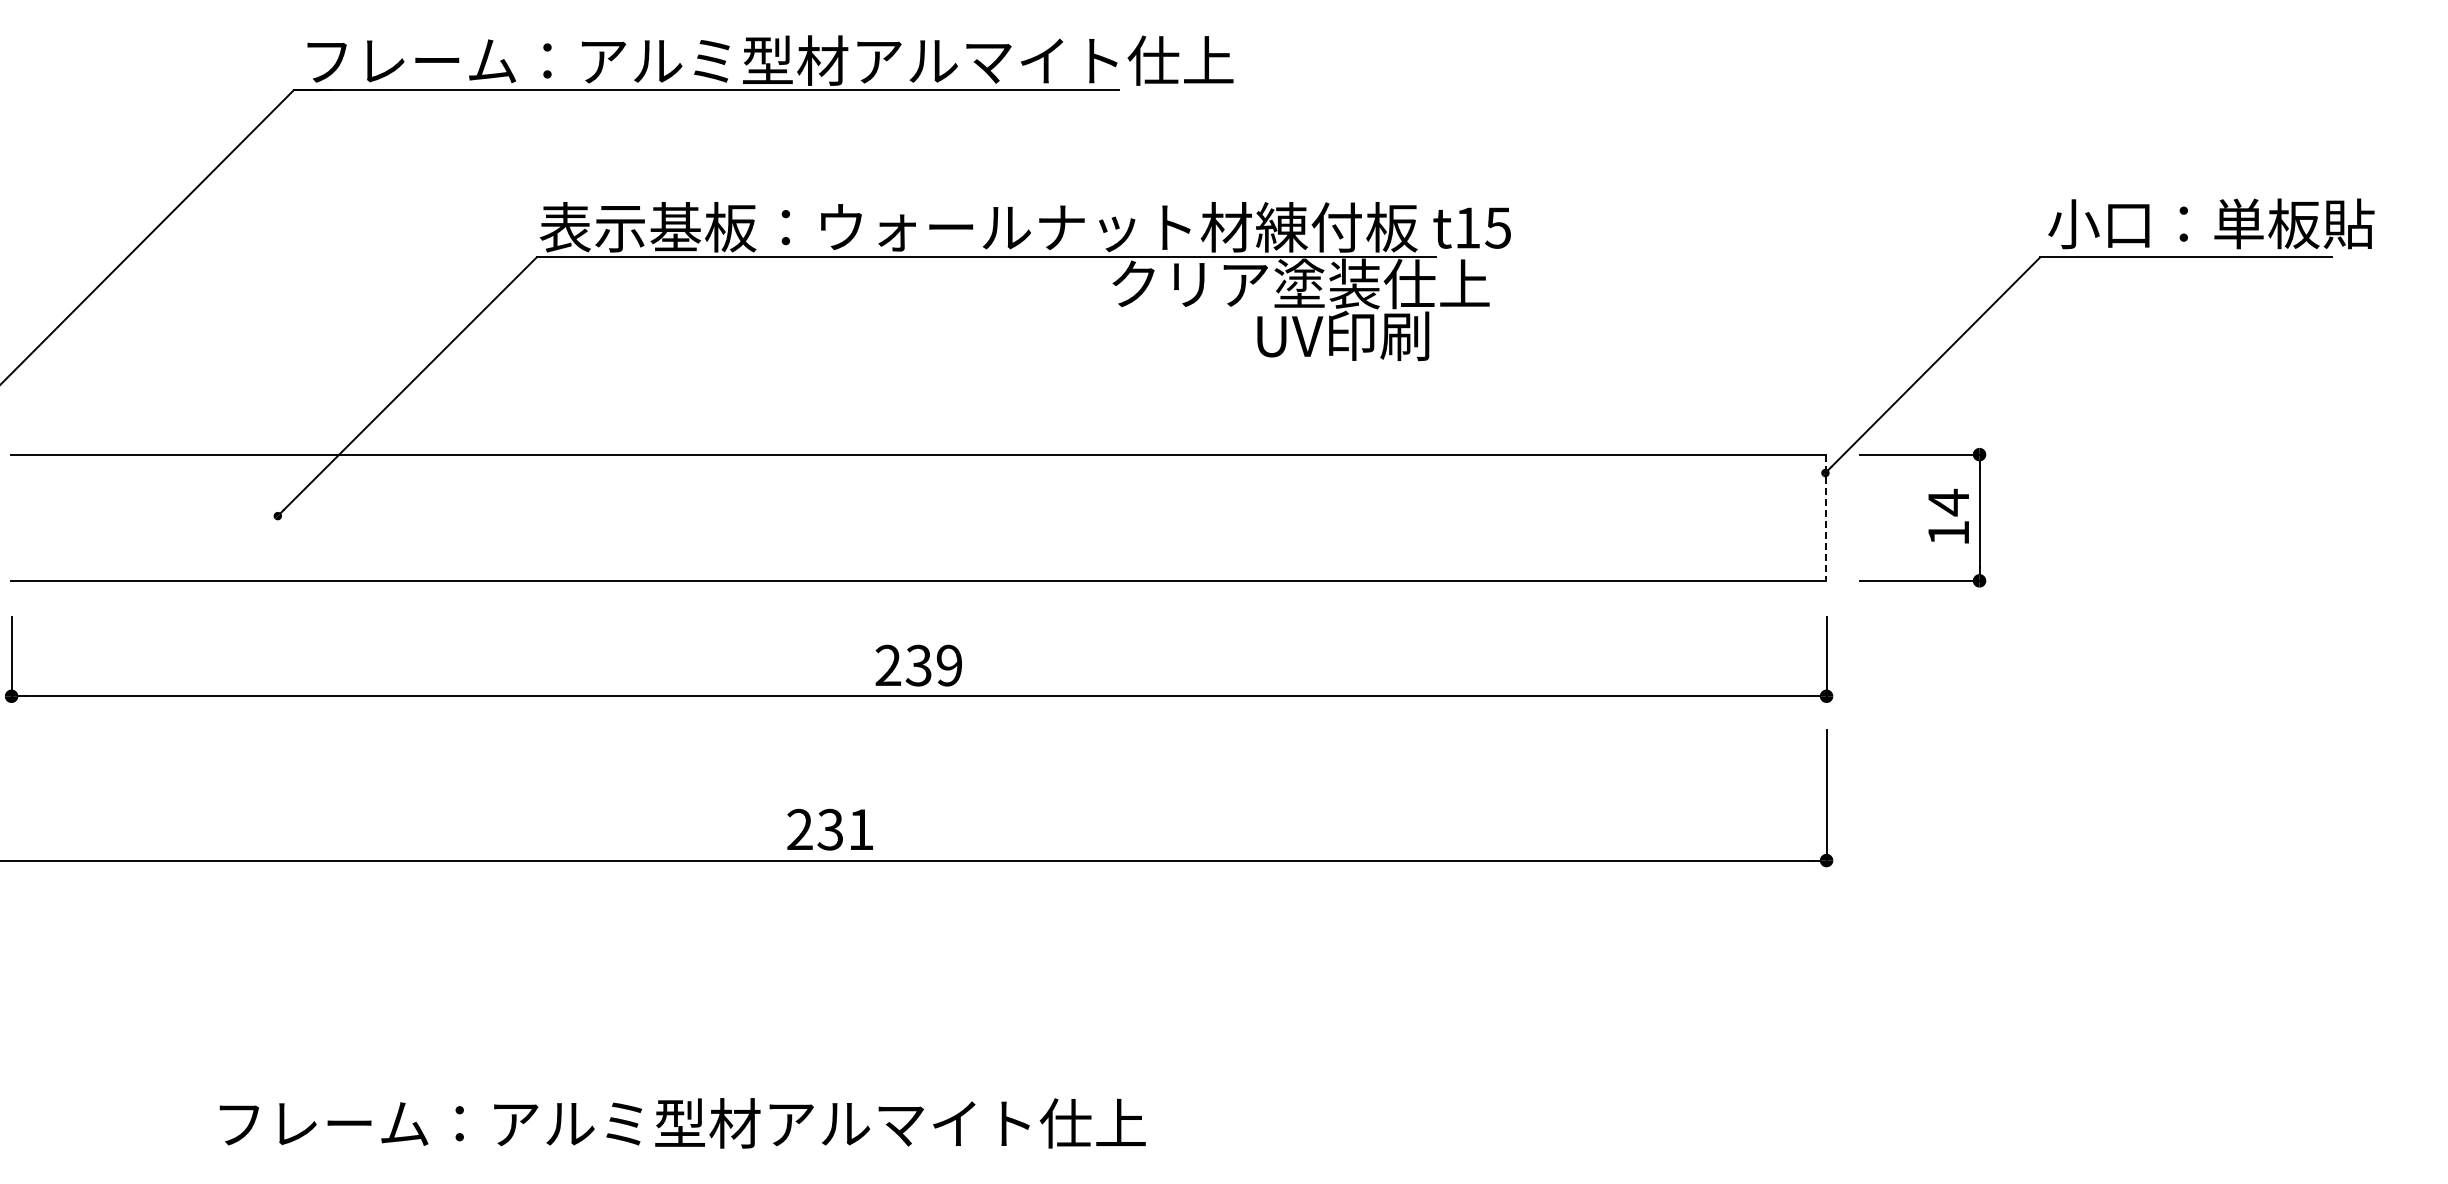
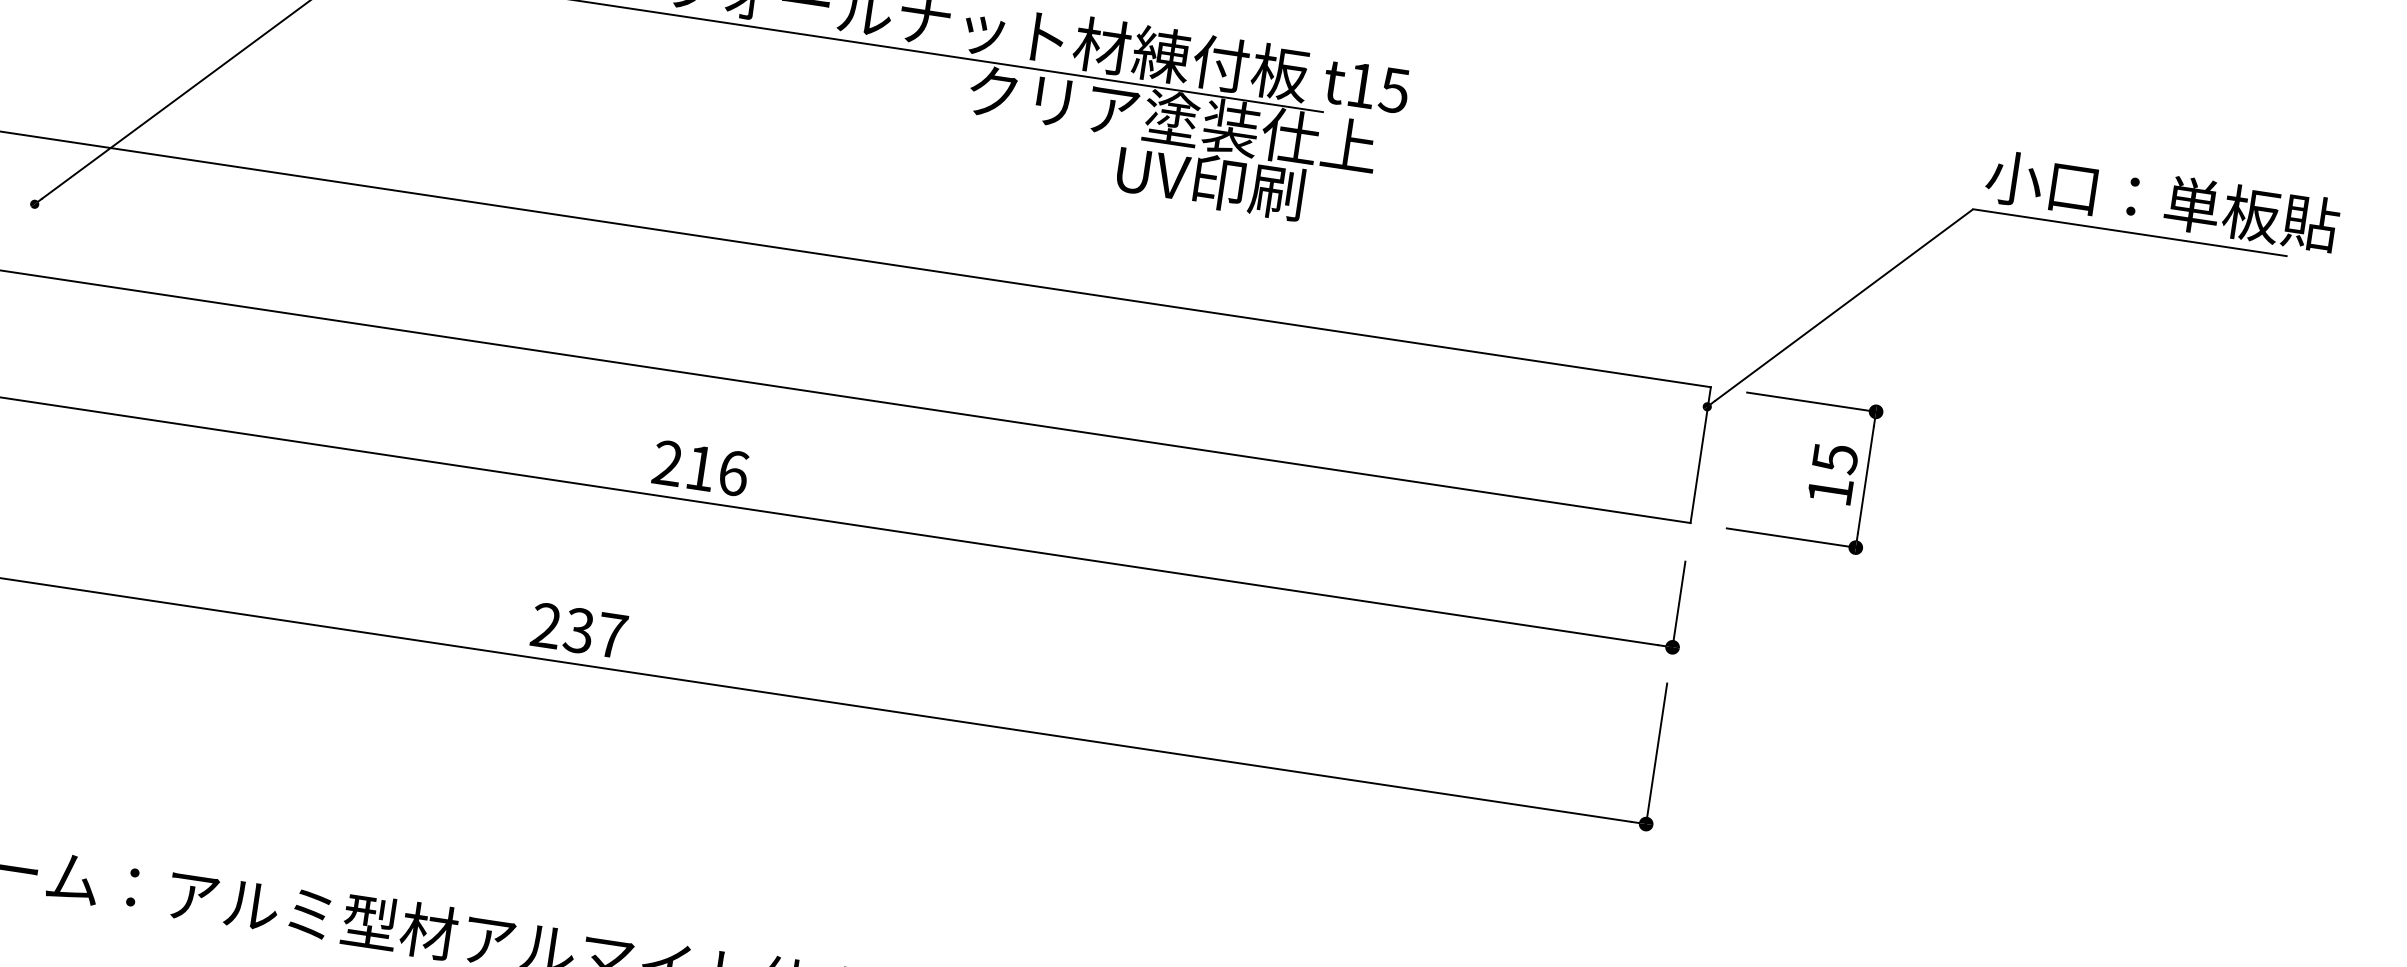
text: (1948, 502) -> (1834, 458), 14 -> 15
line: (1826, 518) -> (1701, 455), dashed -> solid
text: (933, 665) -> (716, 470), 239 -> 216
text: (861, 829) -> (612, 635), 231 -> 237

